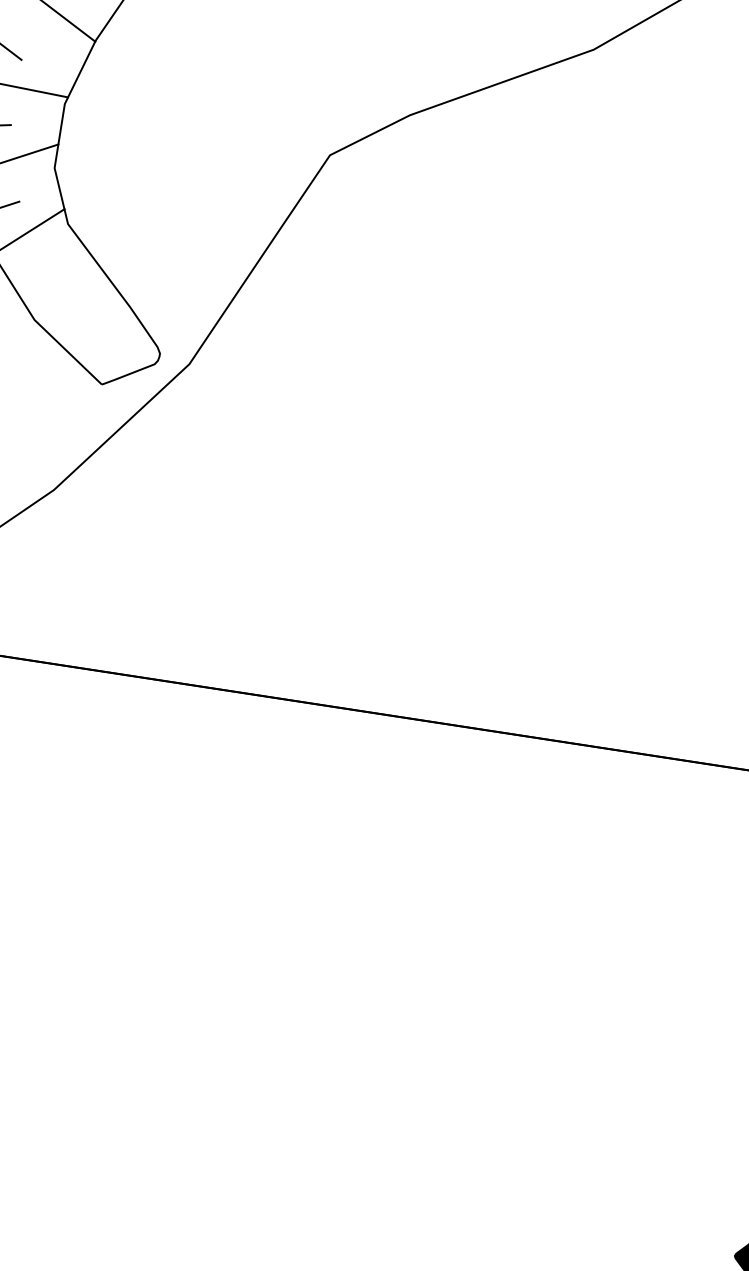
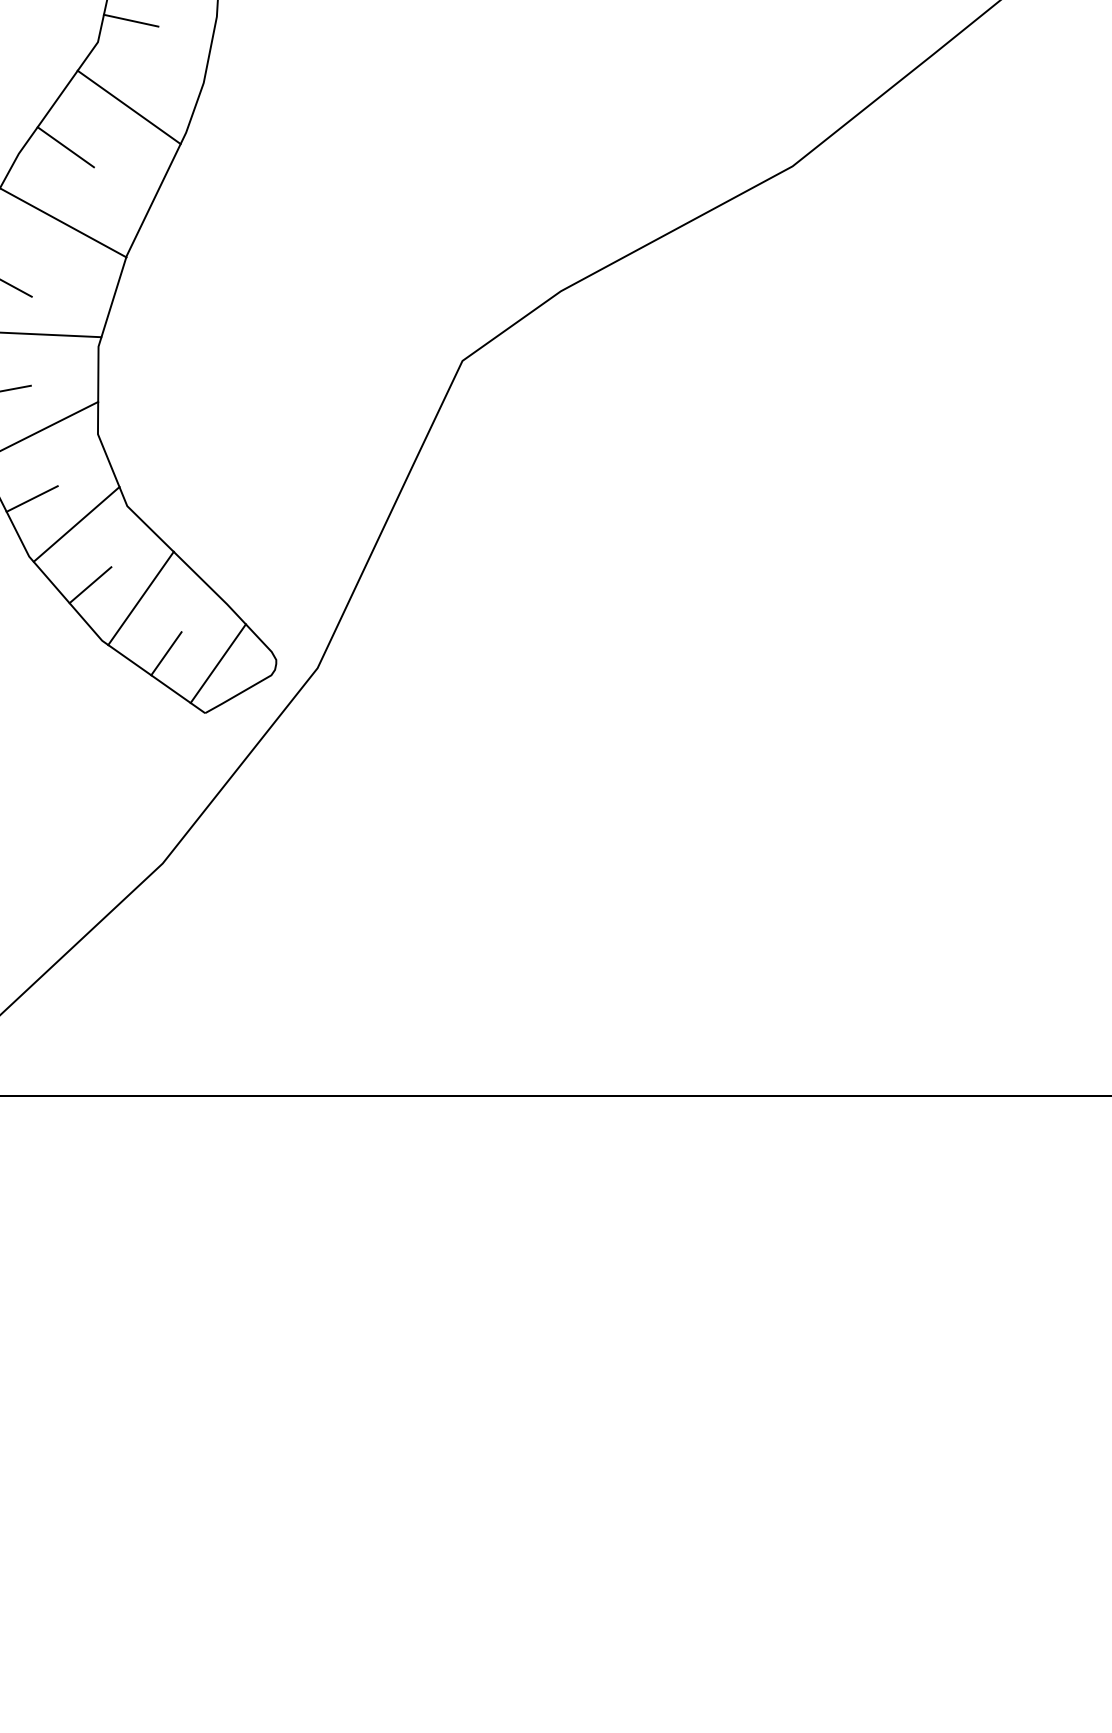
line: (32, 278) -> (90, 585), added
line: (67, 293) -> (140, 598), added
line: (80, 336) -> (166, 653), added
line: (116, 349) -> (217, 663), added

